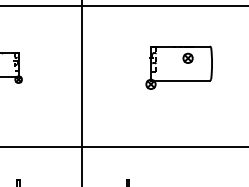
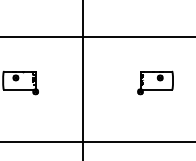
part: (179, 67) -> (155, 82), size x0.71

